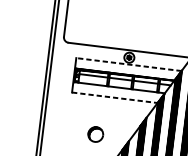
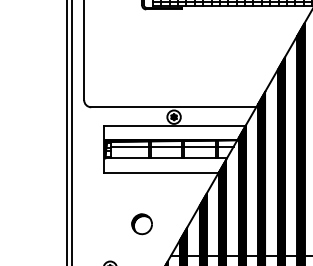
line: (128, 64) -> (174, 126), dashed -> solid
line: (114, 97) -> (161, 172), dashed -> solid

